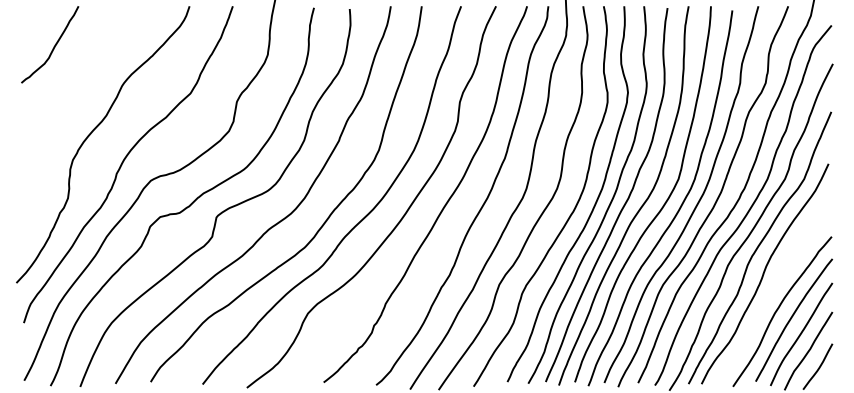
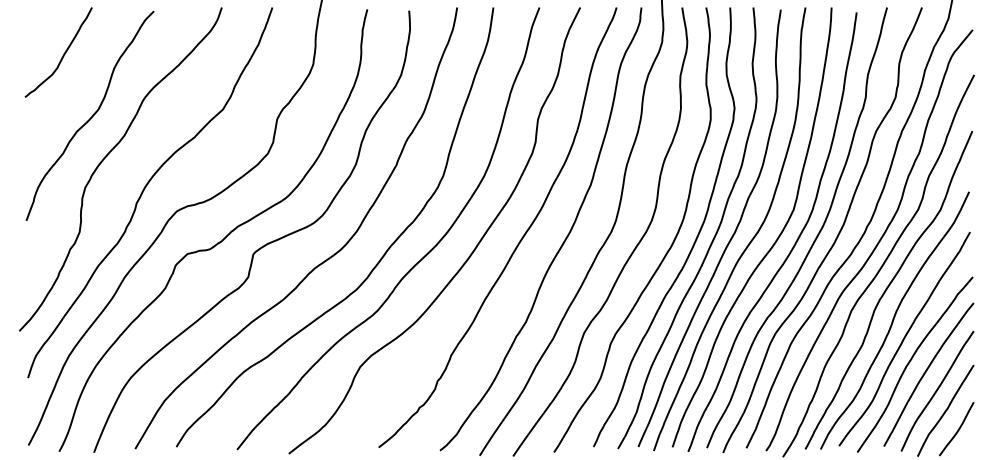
curve: (77, 99) -> (90, 116), added
curve: (772, 289) -> (903, 338), added

